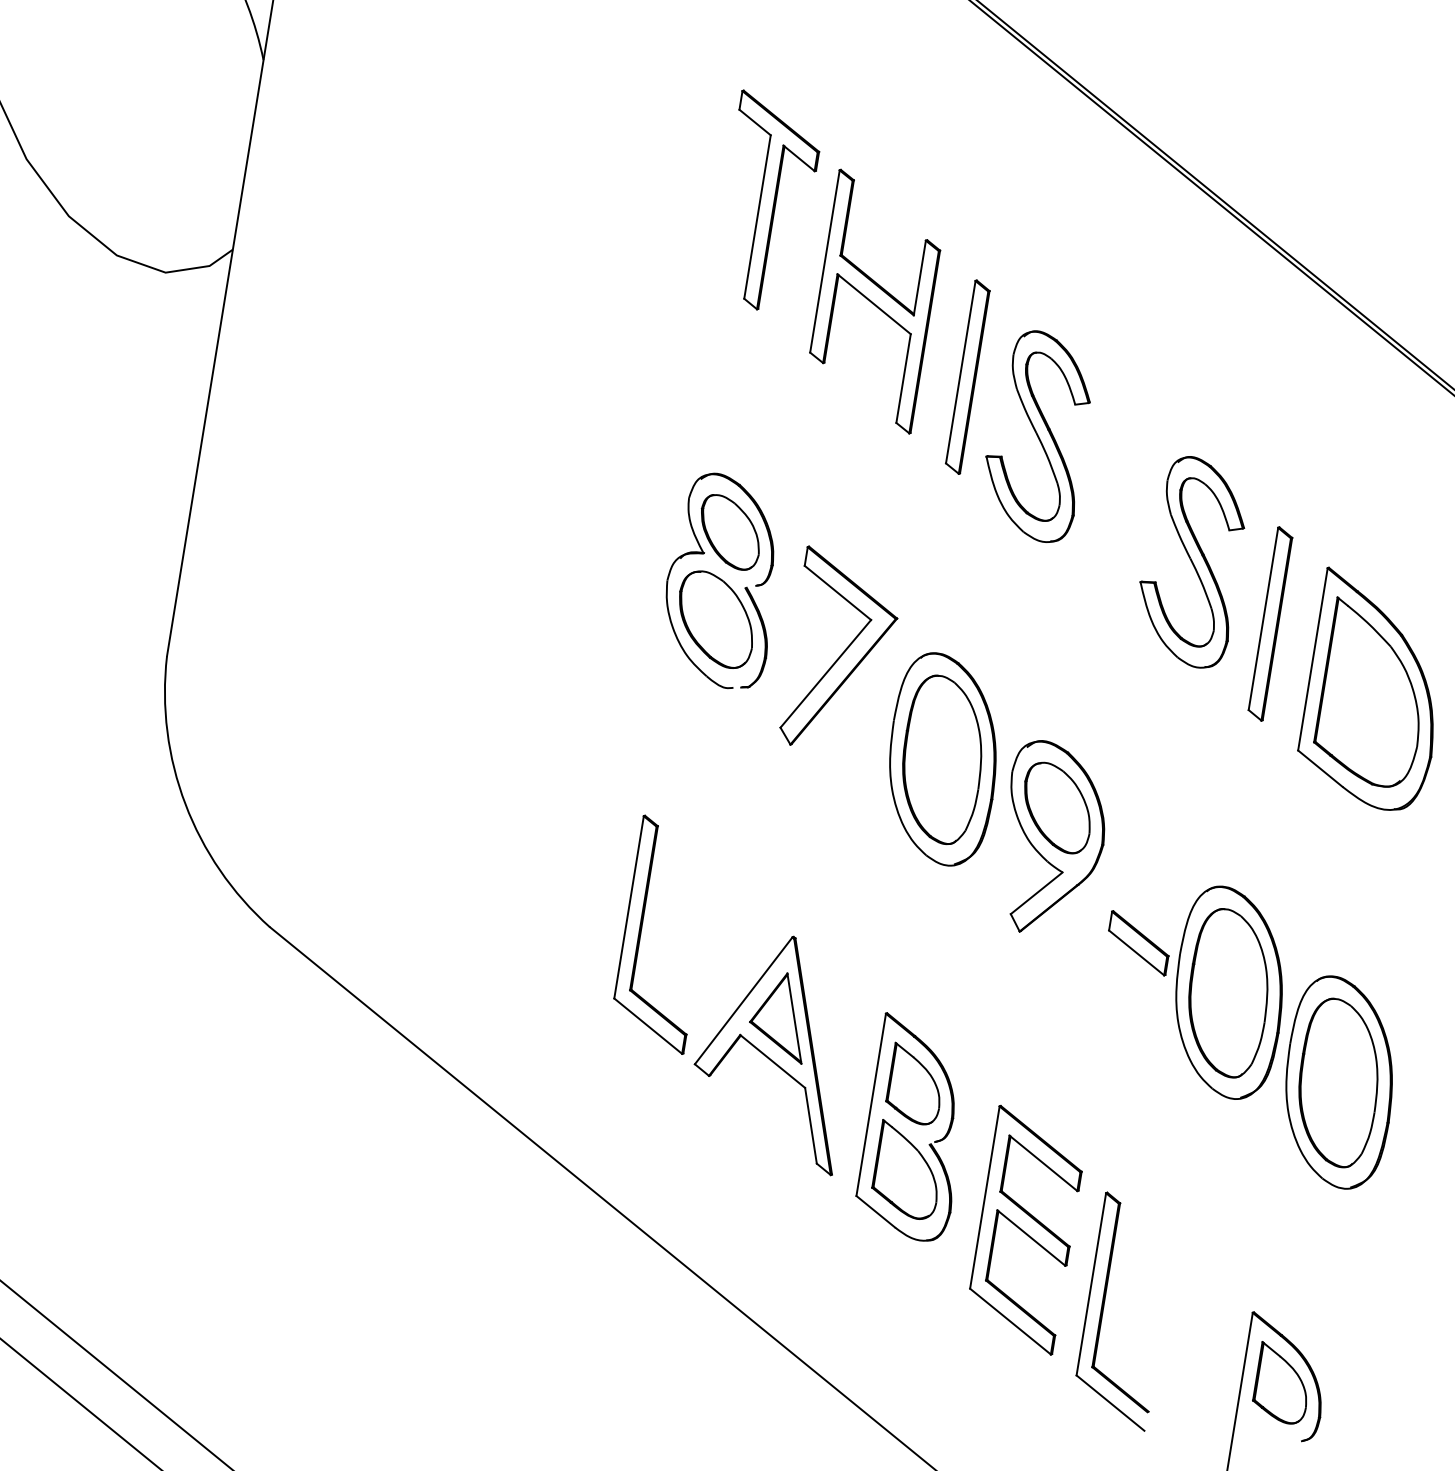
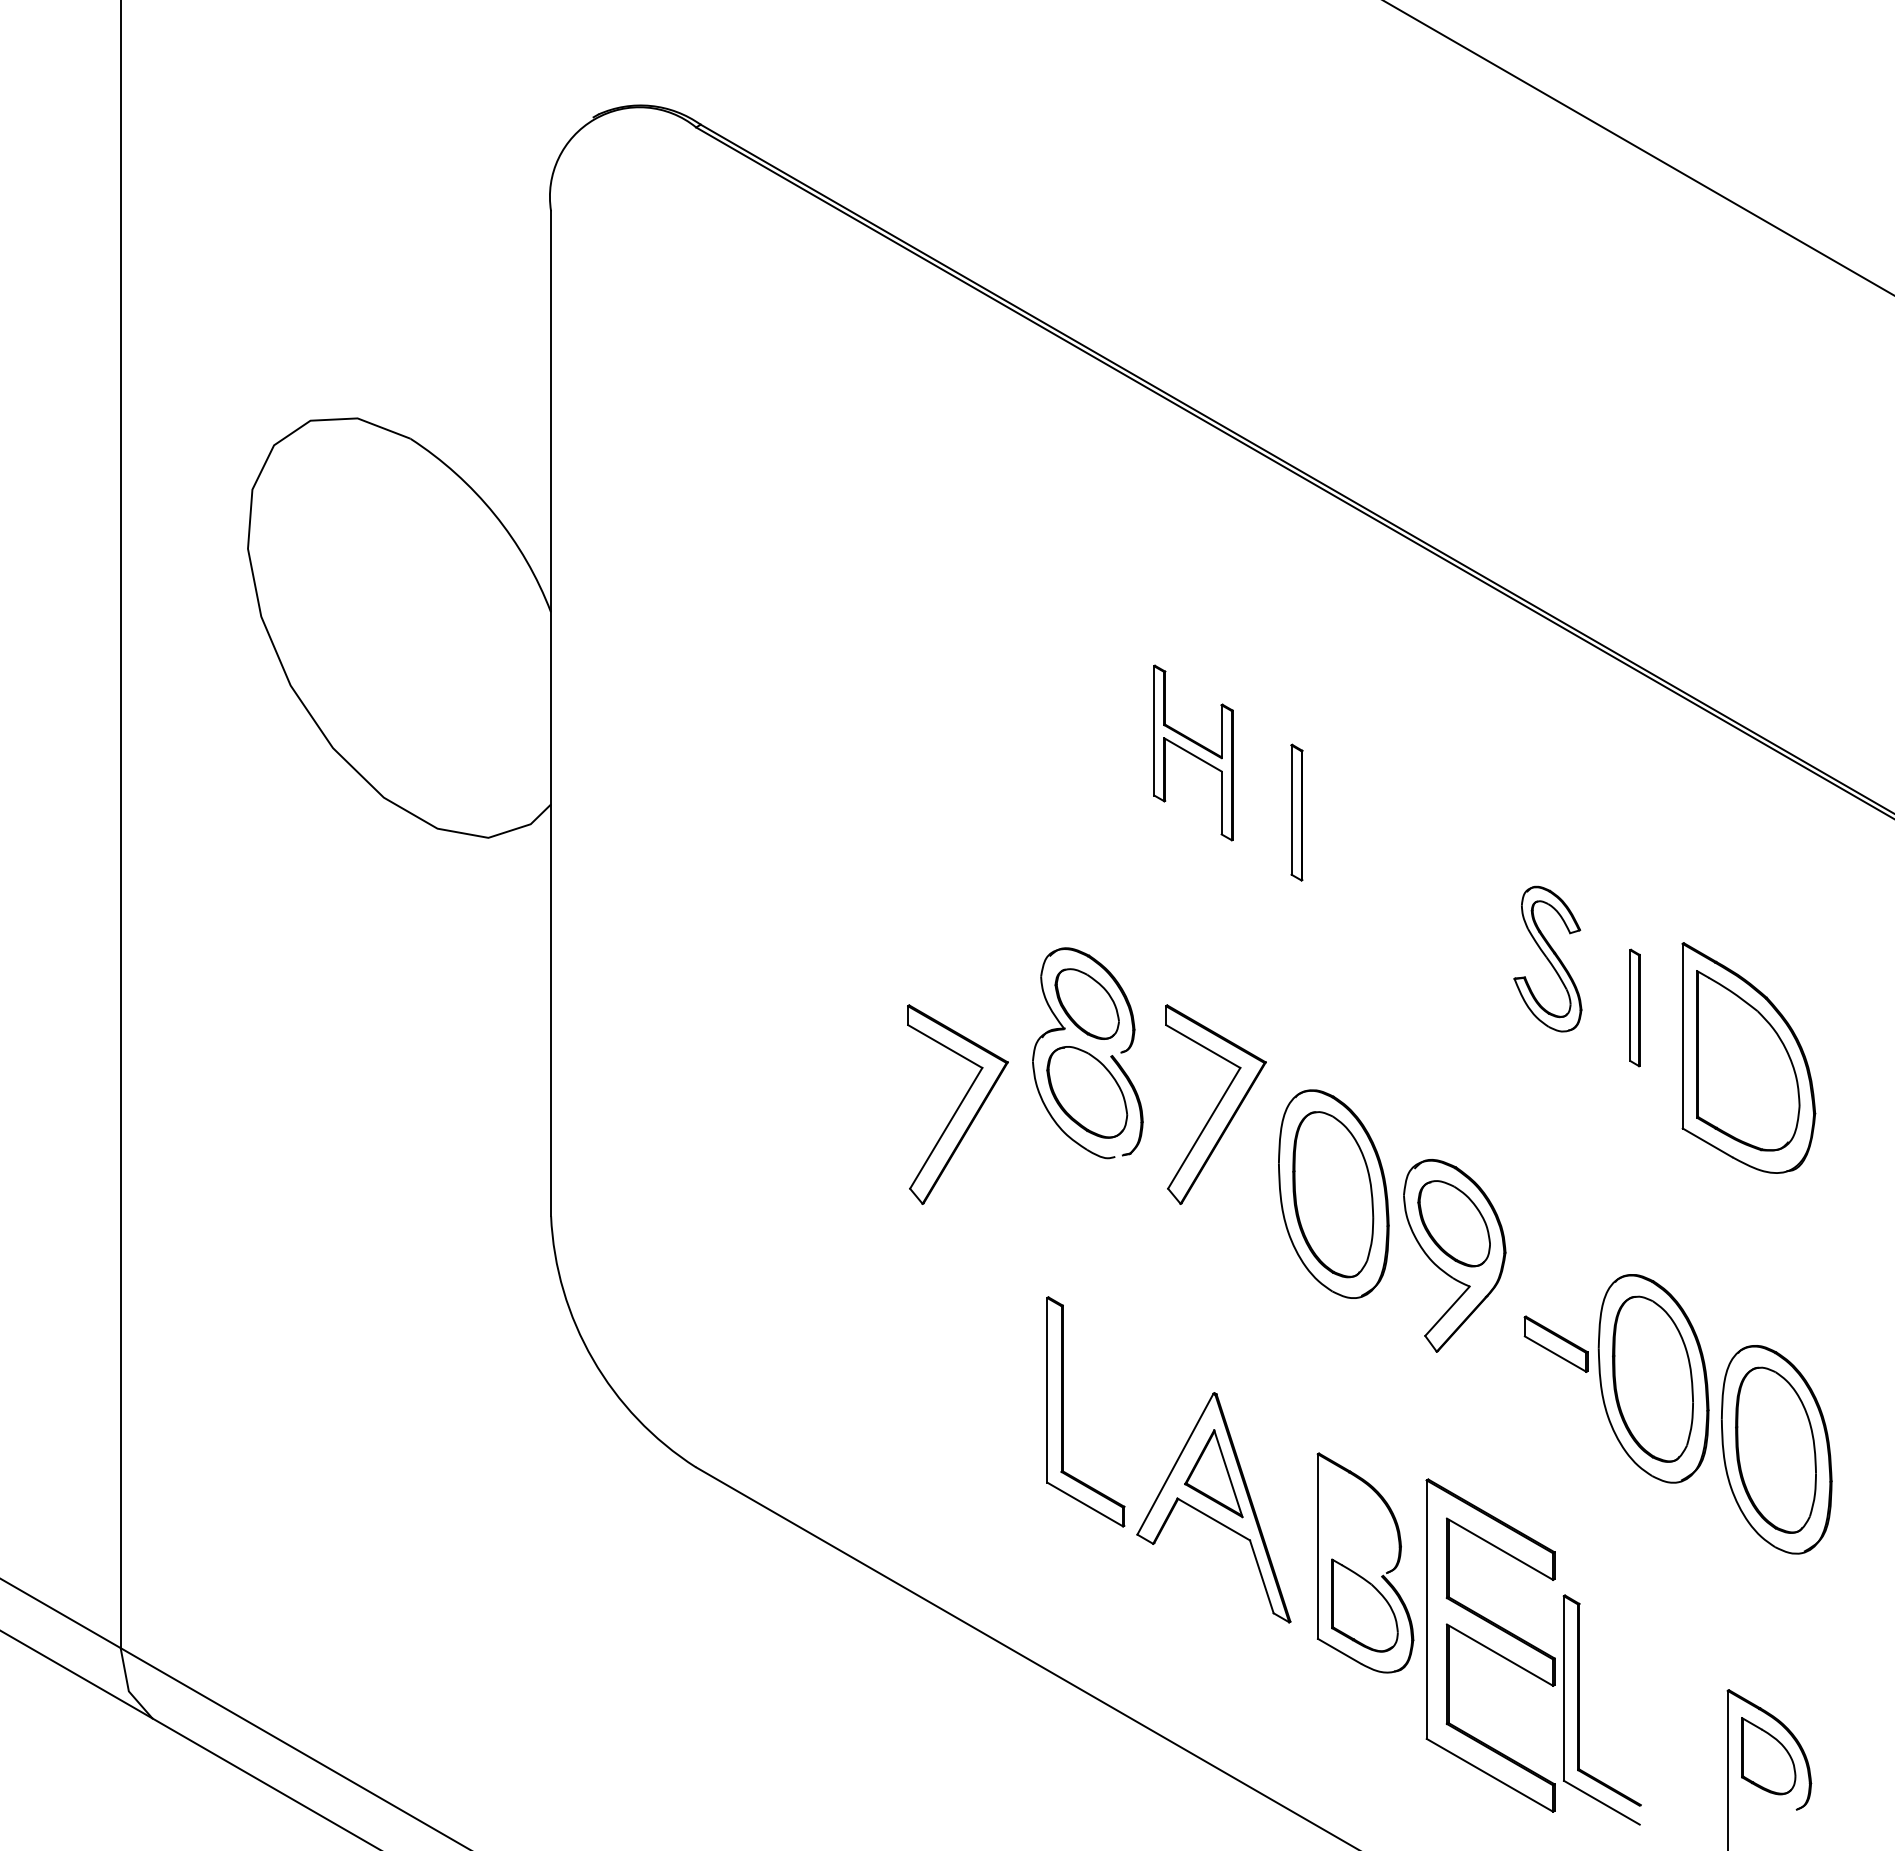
part: (767, 202) -> (1071, 672), removed
part: (875, 301) -> (1193, 752), size x0.7
part: (967, 376) -> (1296, 812), size x0.7
part: (1037, 435) -> (1375, 859), removed
part: (1191, 561) -> (1547, 958), size x0.7
part: (586, 610) -> (957, 1104), added
part: (1269, 623) -> (1634, 1007), size x0.6
part: (915, 1084) -> (1358, 1519), removed
part: (1025, 1230) -> (1490, 1645), size x1.4

